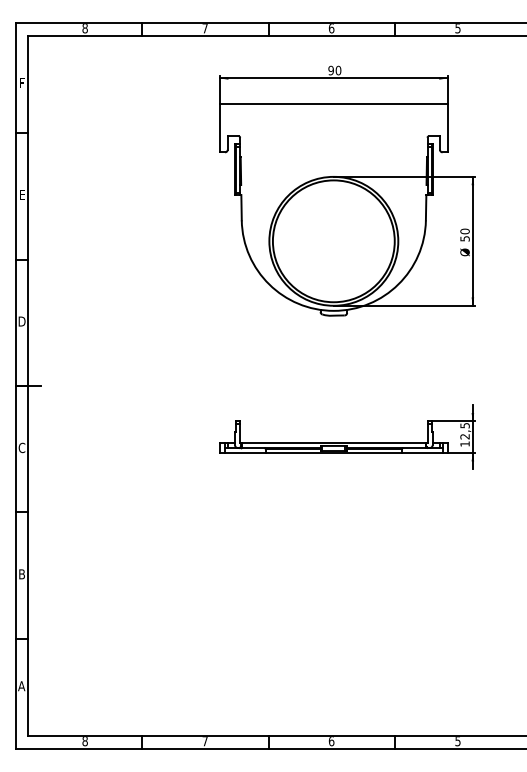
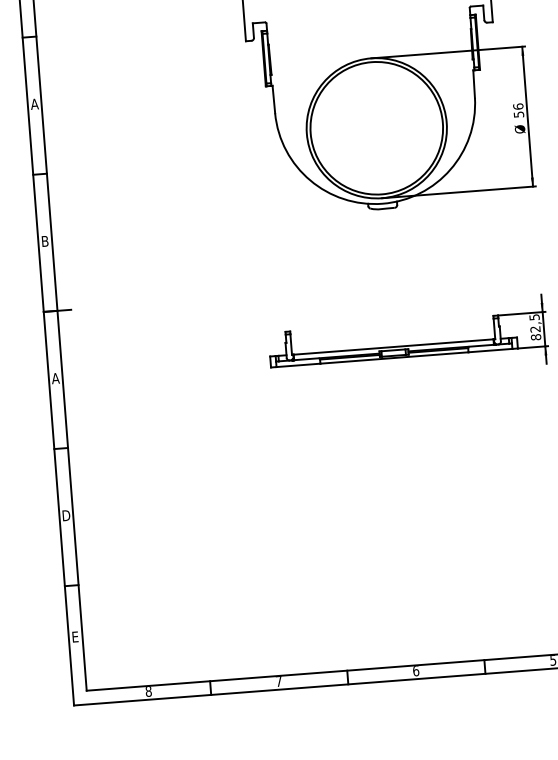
text: (21, 195) -> (34, 104), E -> A
text: (464, 231) -> (517, 106), 50 -> 56
text: (21, 321) -> (44, 241), D -> B
text: (464, 443) -> (535, 336), 12,5 -> 82,5
text: (21, 447) -> (55, 378), C -> A
text: (21, 574) -> (65, 515), B -> D
text: (21, 686) -> (75, 637), A -> E

